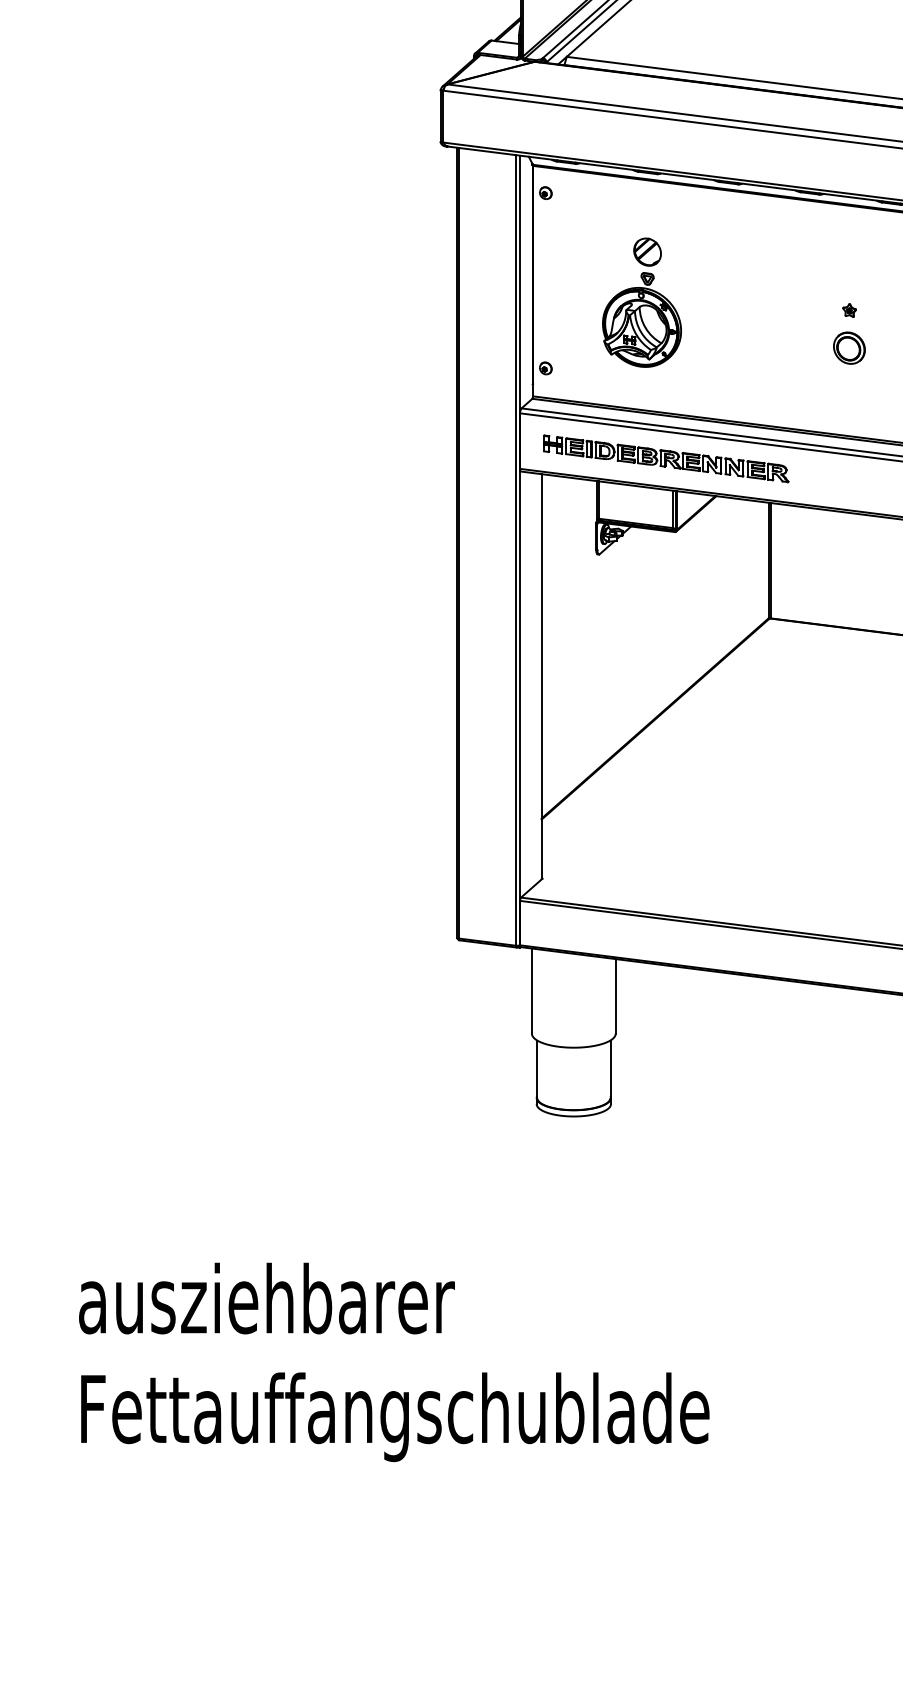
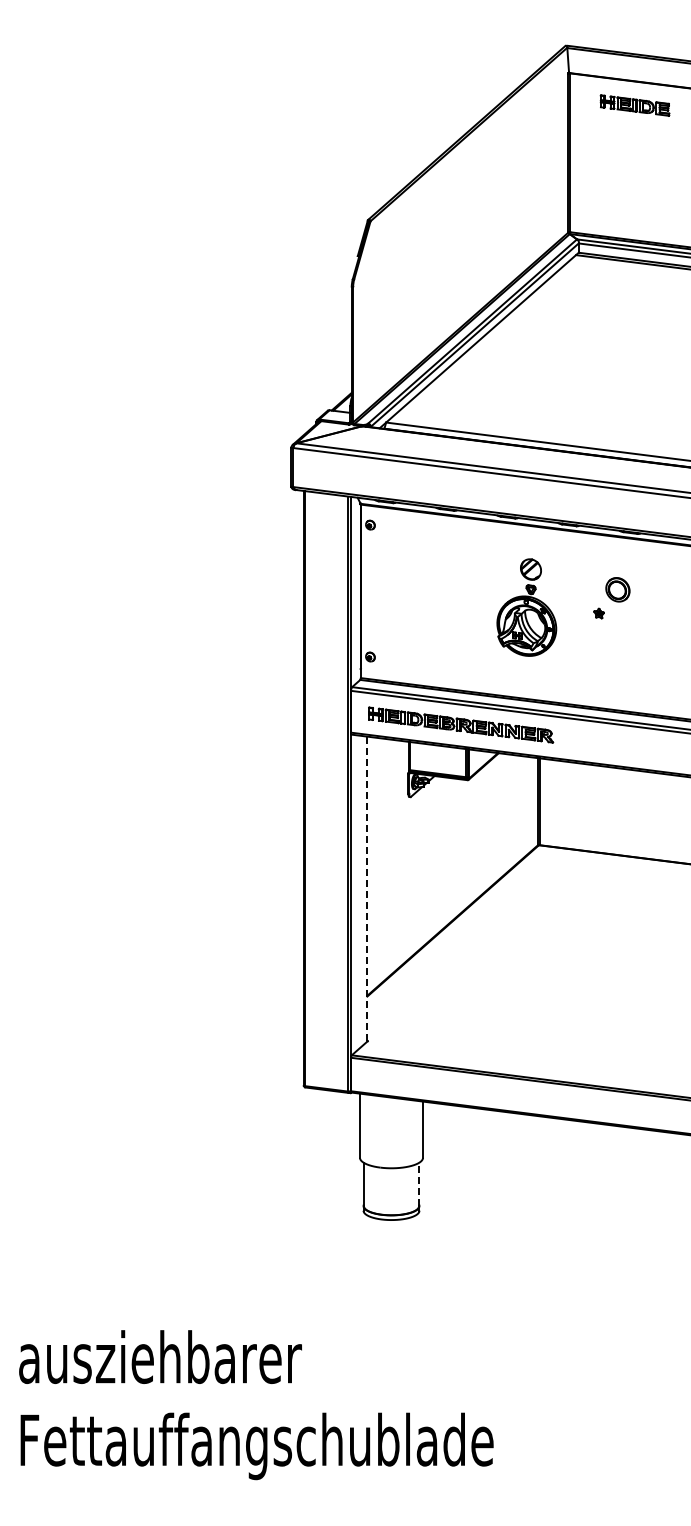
part: (641, 302) -> (526, 607), moved
part: (848, 347) -> (617, 589), moved
line: (541, 677) -> (367, 889), solid -> dashed
line: (611, 1069) -> (419, 1184), solid -> dashed

